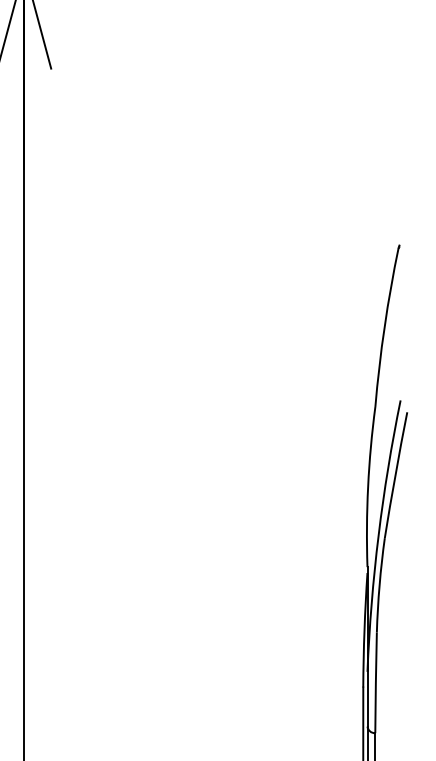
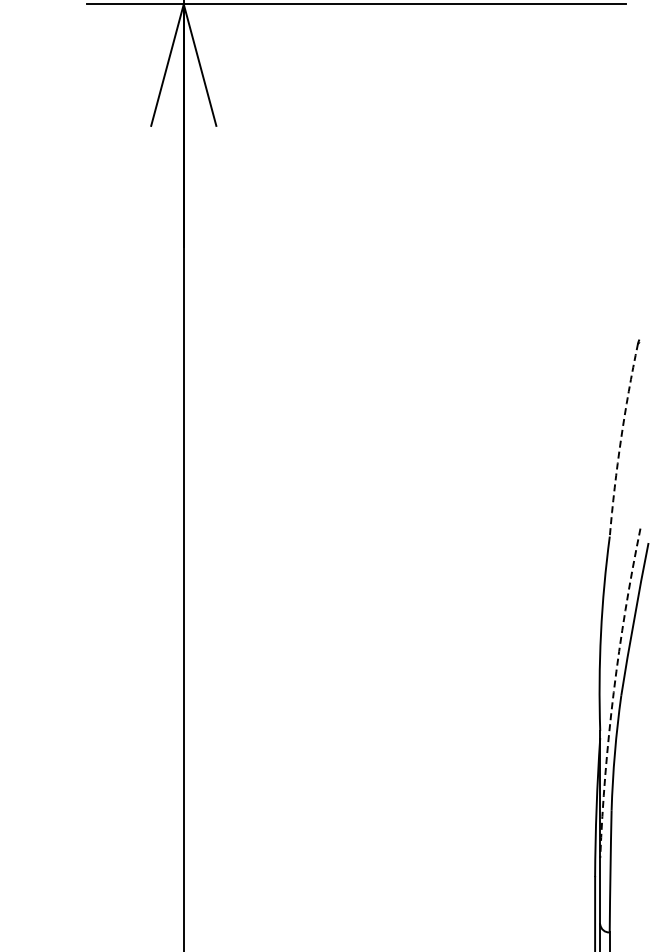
arc: (385, 327) -> (621, 439), solid -> dashed
arc: (378, 535) -> (613, 692), solid -> dashed

